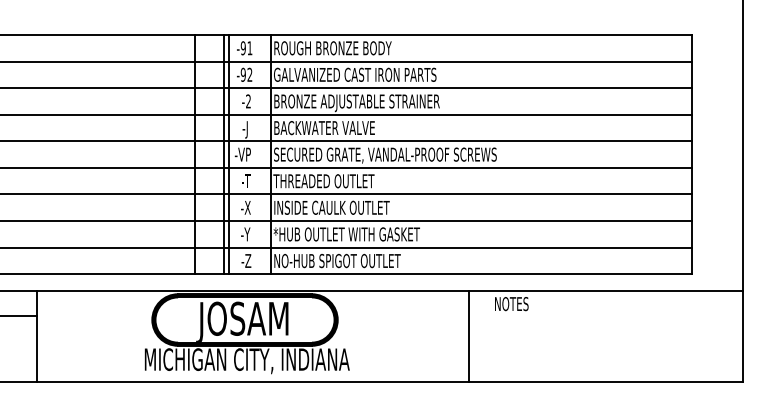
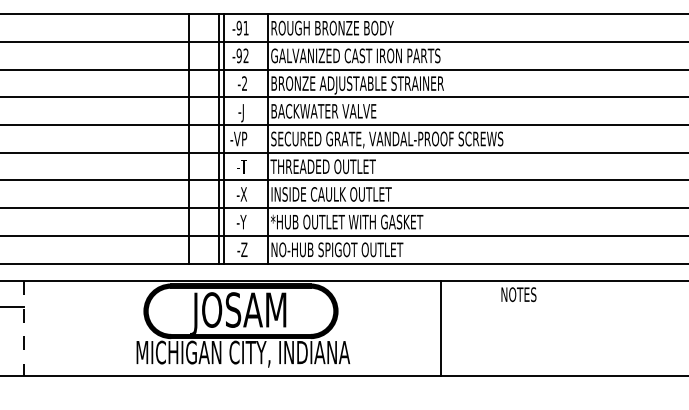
line: (36, 336) -> (23, 328), solid -> dashed
line: (468, 336) -> (440, 328), moved

